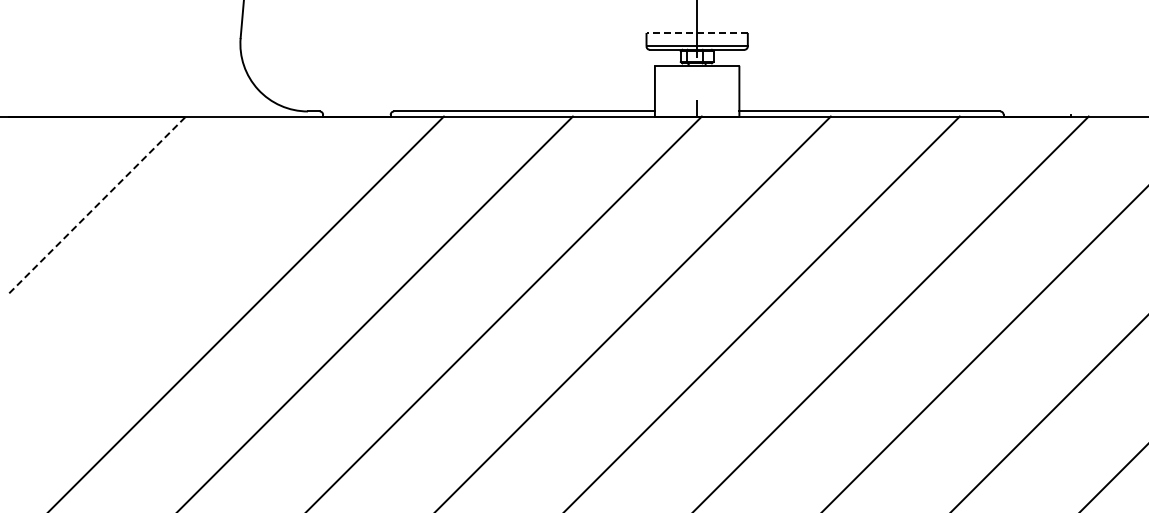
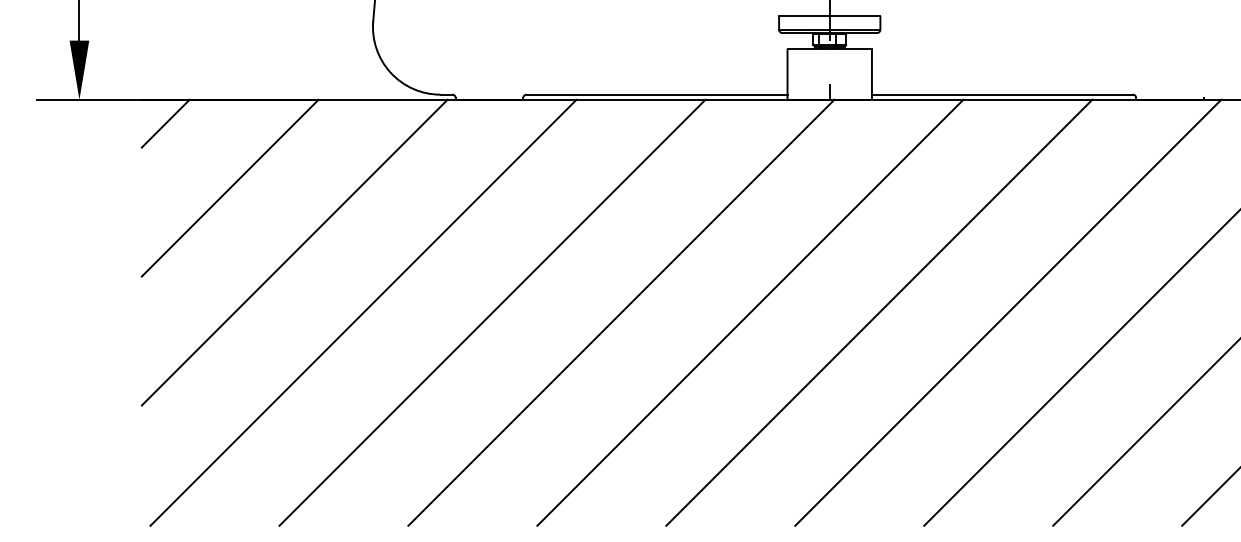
line: (696, 33) -> (829, 16), dashed -> solid
line: (32, 140) -> (165, 123), added
line: (97, 204) -> (230, 187), dashed -> solid
line: (161, 269) -> (294, 252), added

